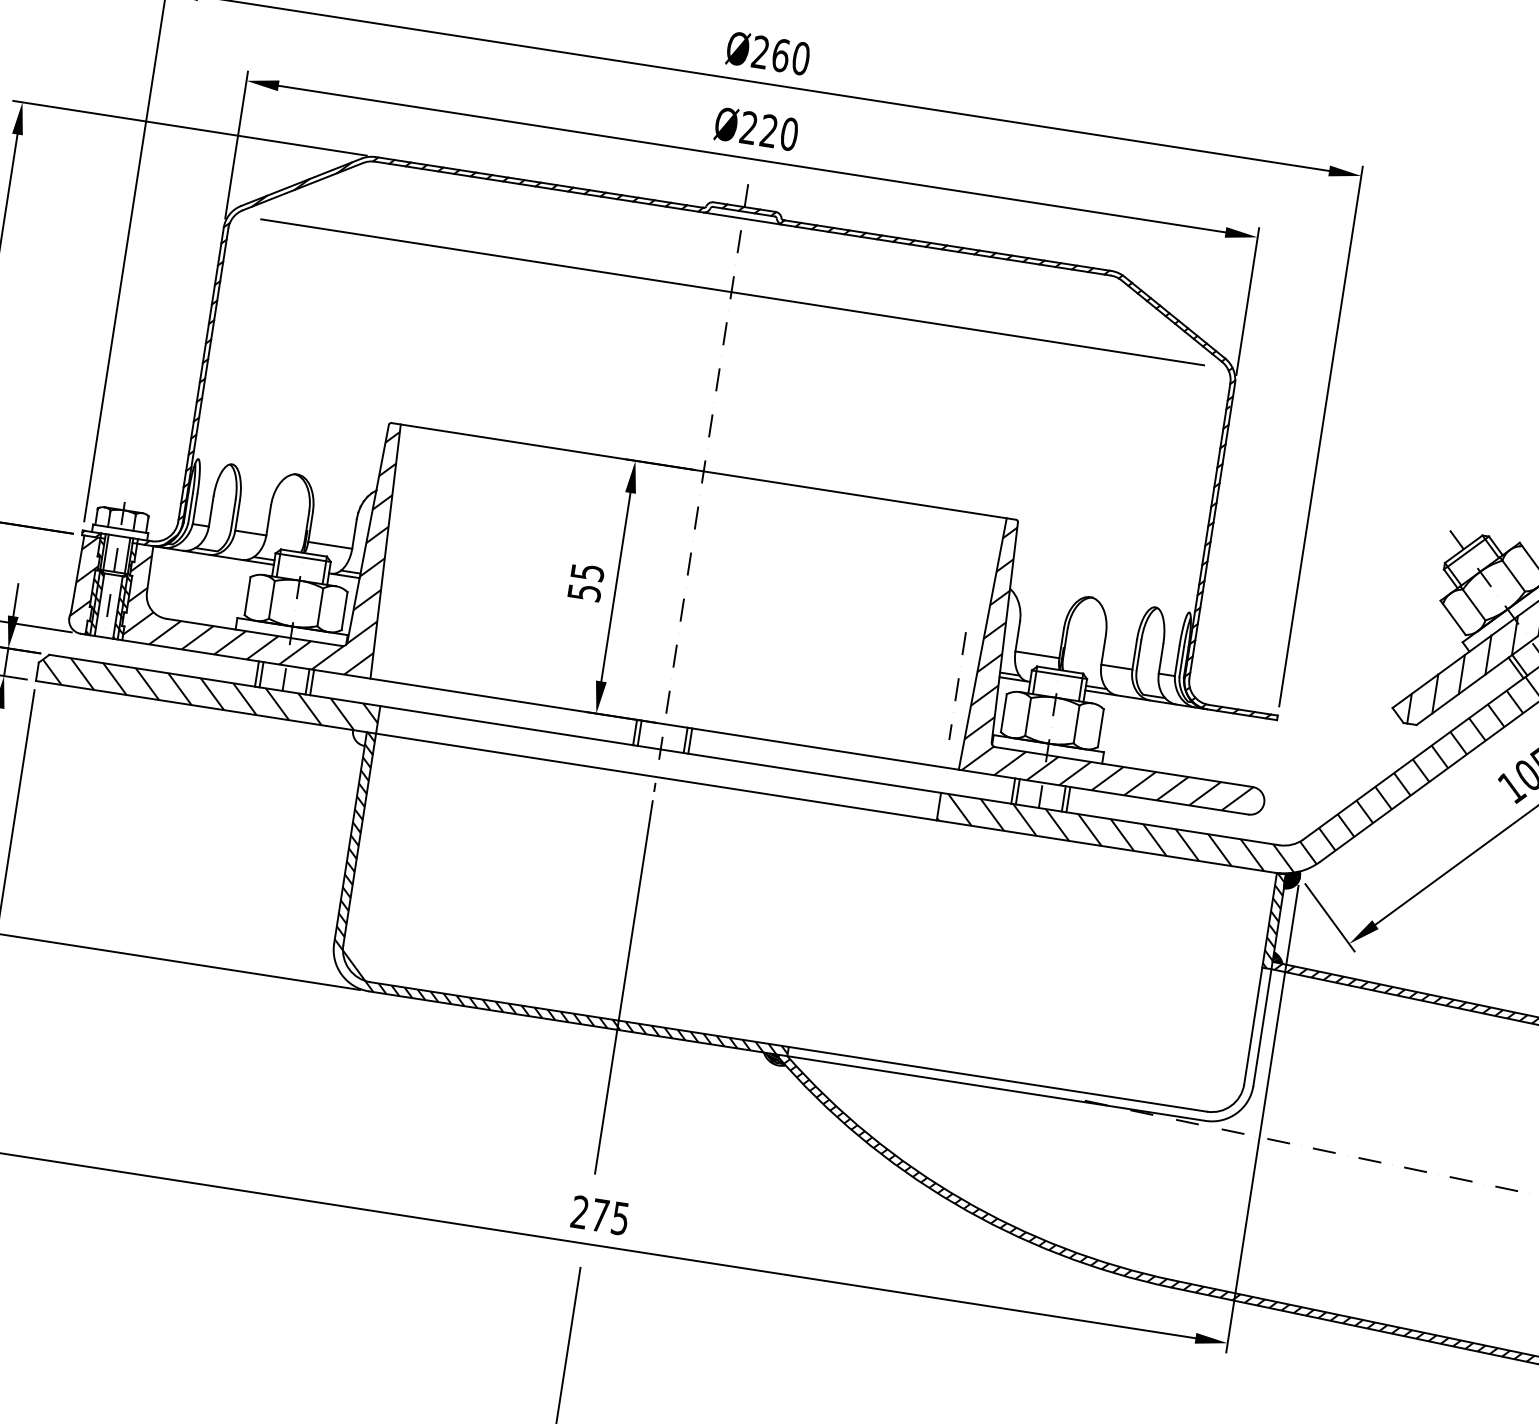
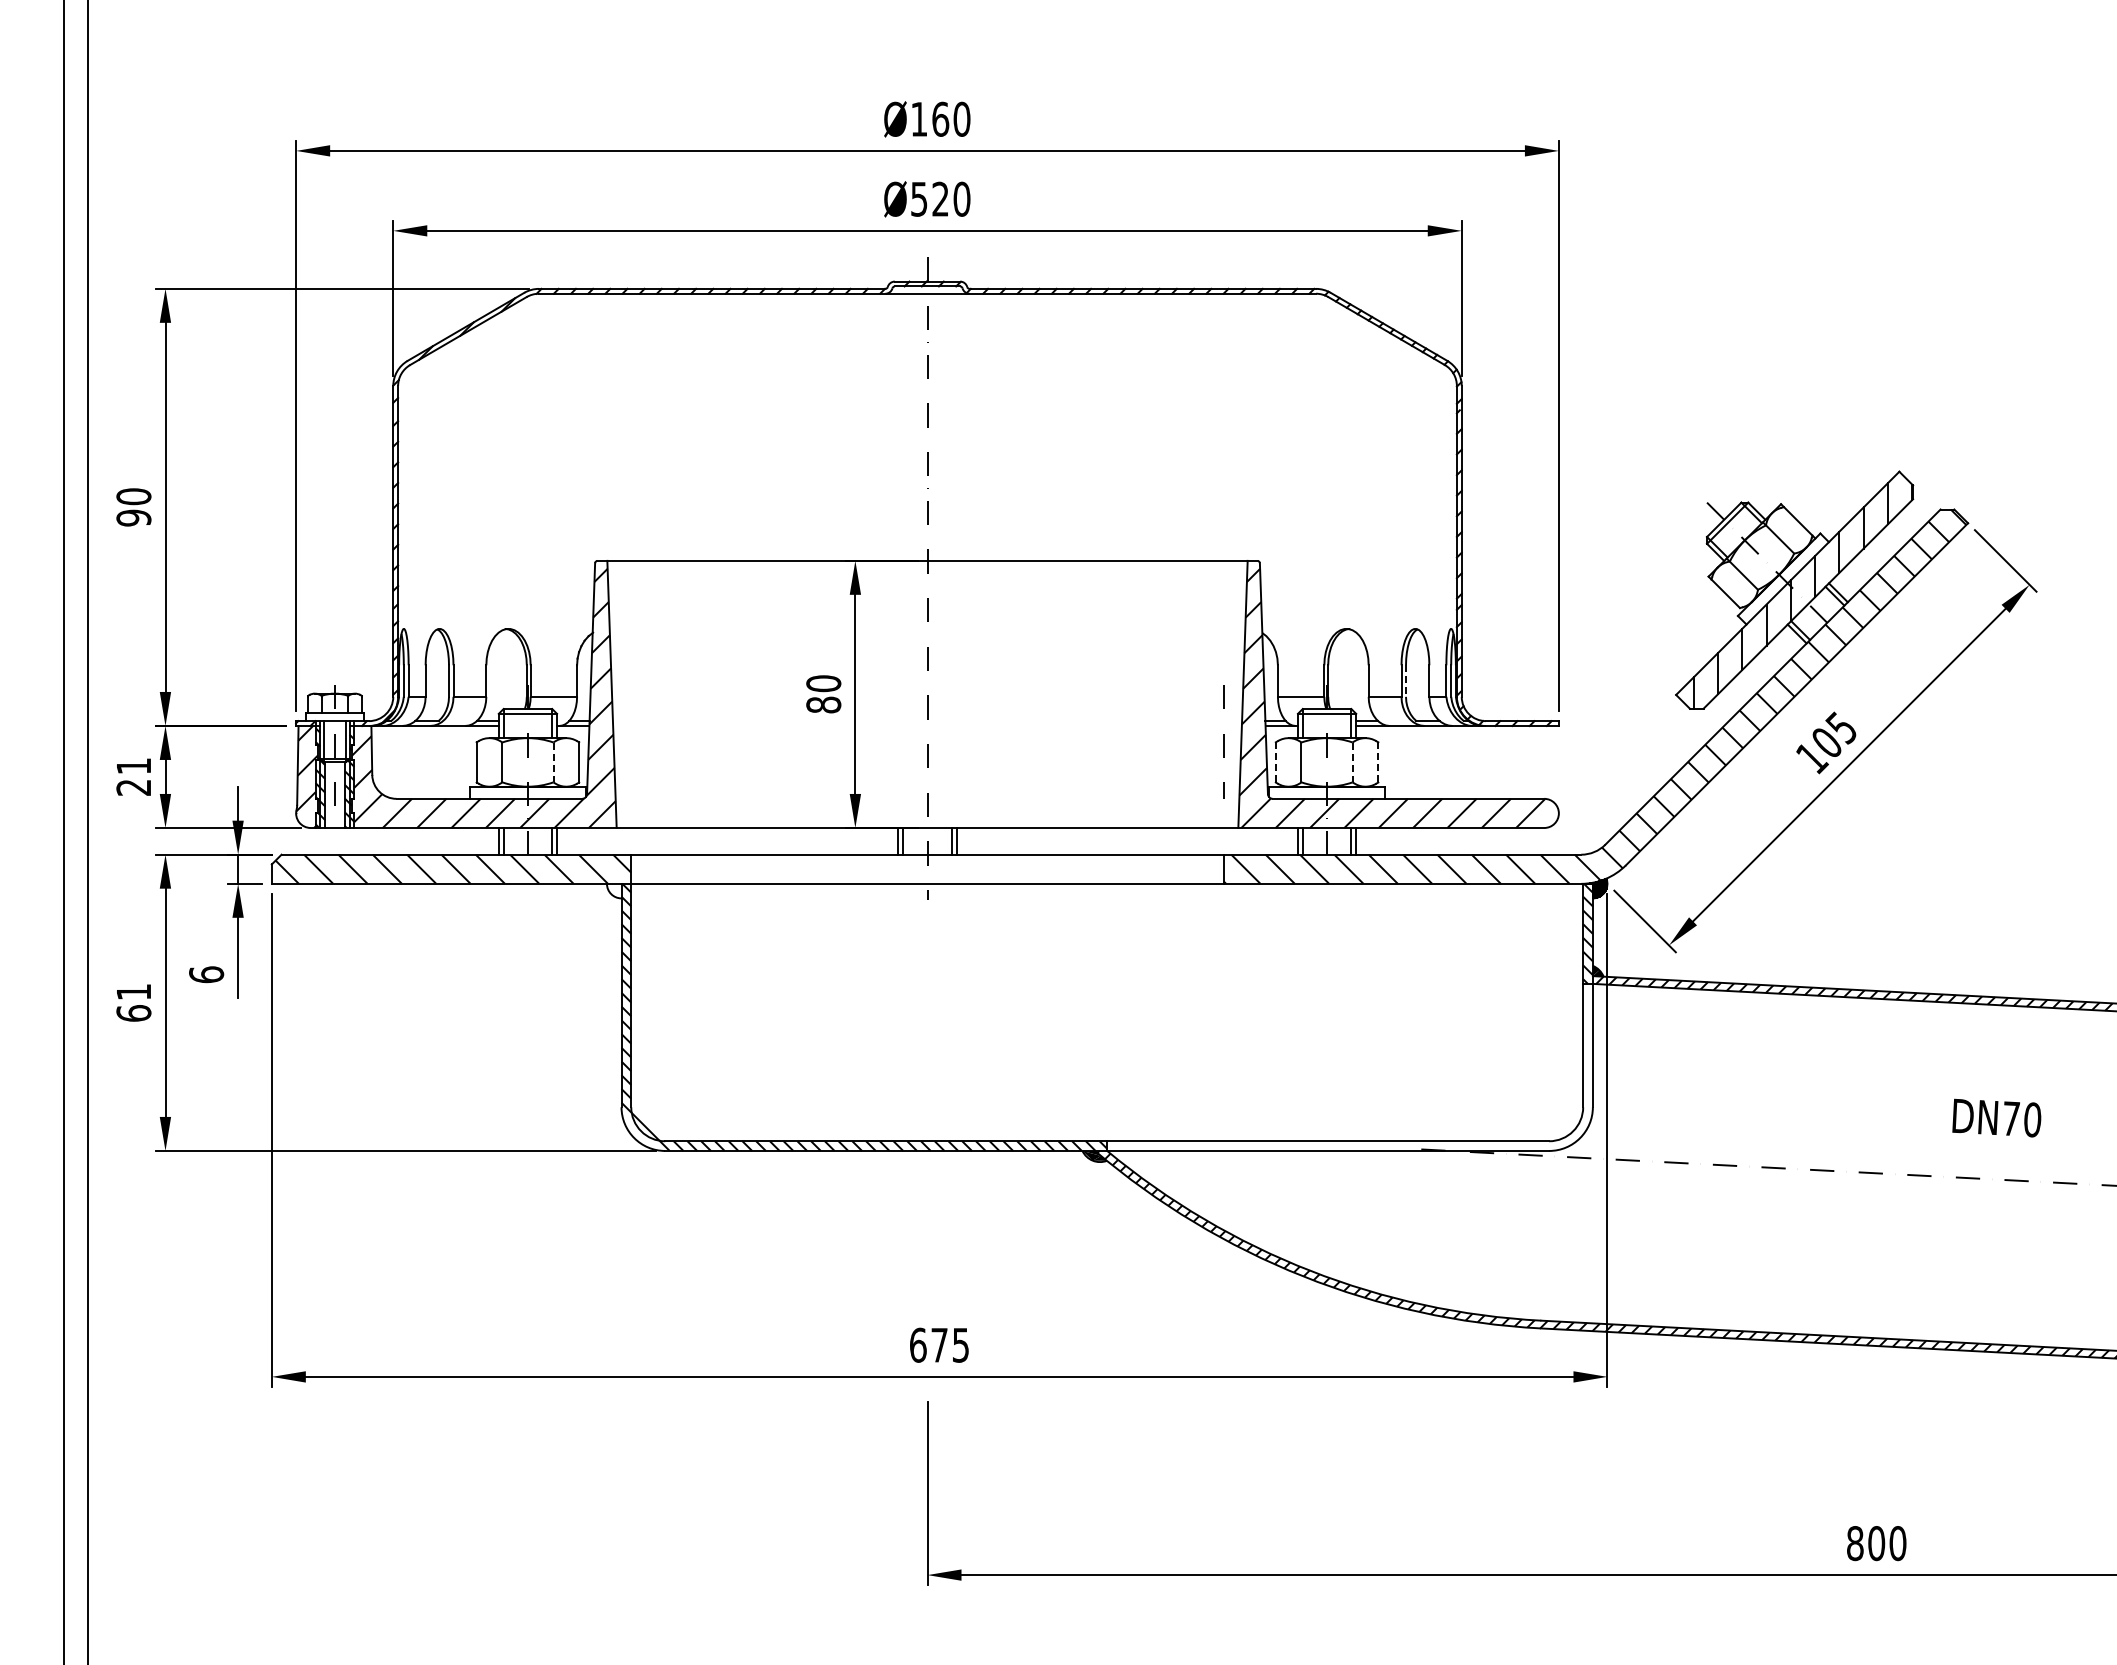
text: (760, 51) -> (918, 118), Ø260 -> Ø160
text: (749, 127) -> (919, 198), Ø220 -> Ø520
line: (732, 292) -> (928, 371), removed
text: (585, 582) -> (823, 694), 55 -> 80
line: (320, 607) -> (553, 762), solid -> dashed
line: (1139, 655) -> (1406, 681), solid -> dashed
line: (1003, 713) -> (1275, 762), solid -> dashed
line: (1076, 724) -> (1352, 762), solid -> dashed
line: (1101, 728) -> (1378, 762), solid -> dashed
line: (623, 986) -> (927, 1105), removed
text: (580, 1211) -> (918, 1344), 275 -> 675

